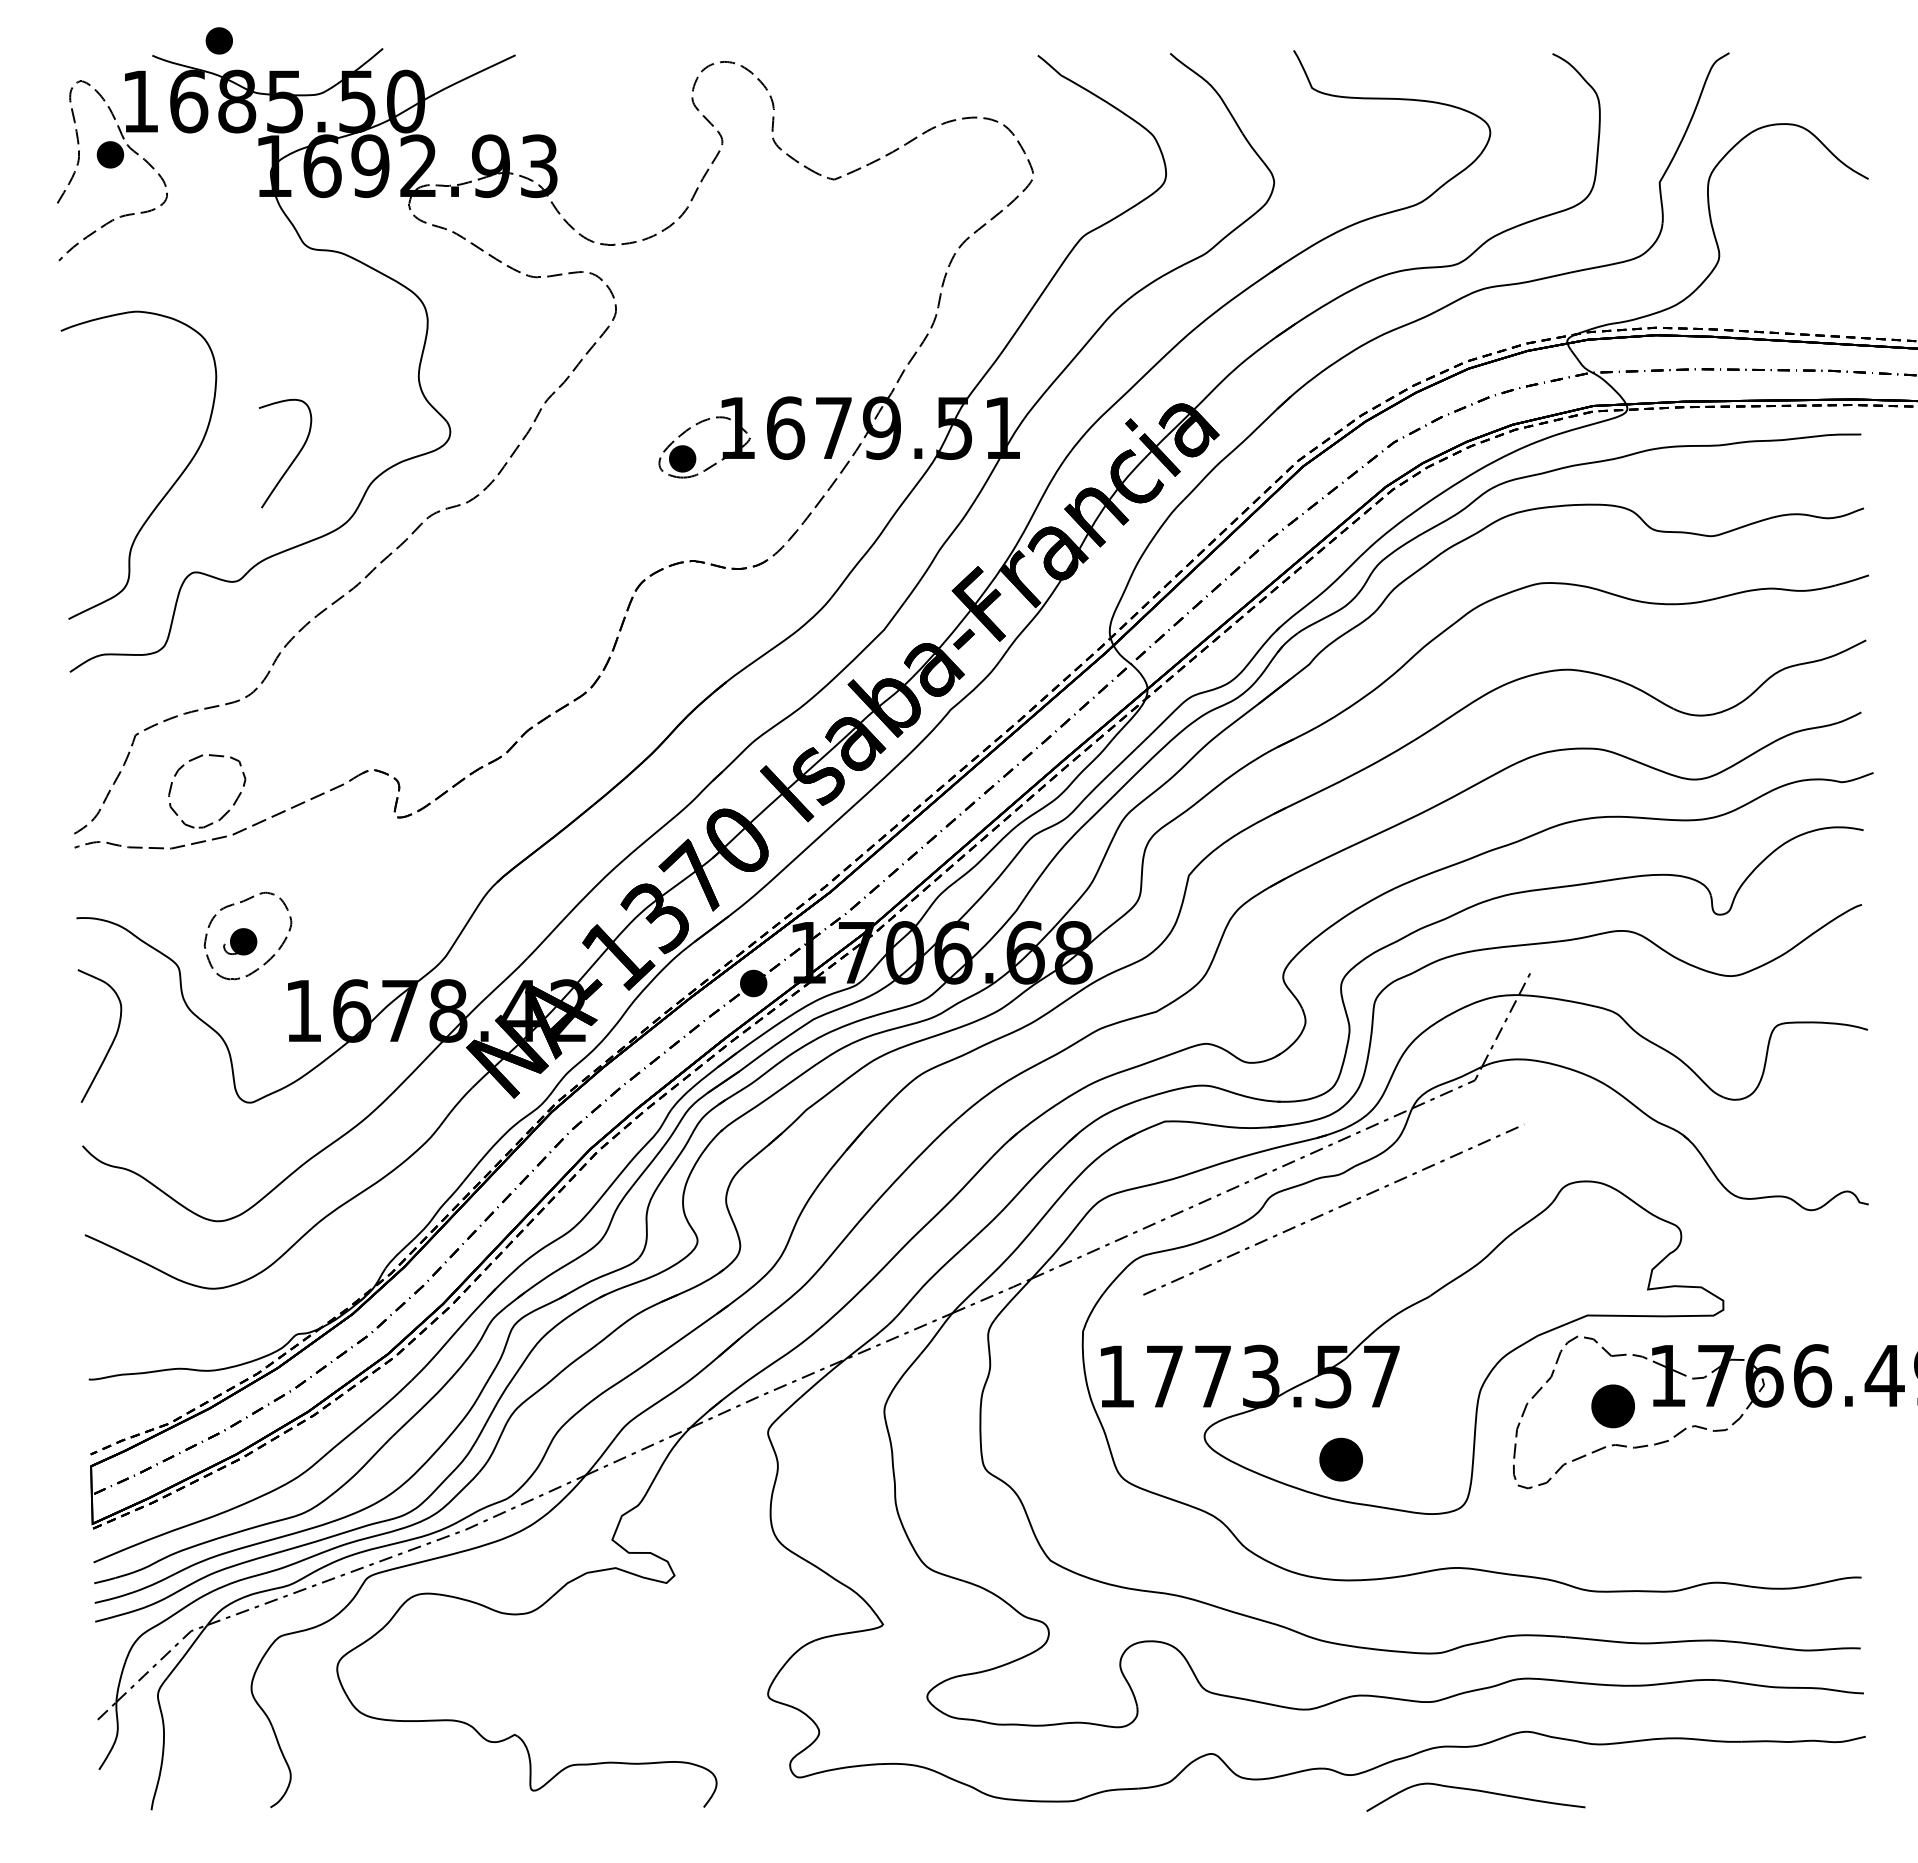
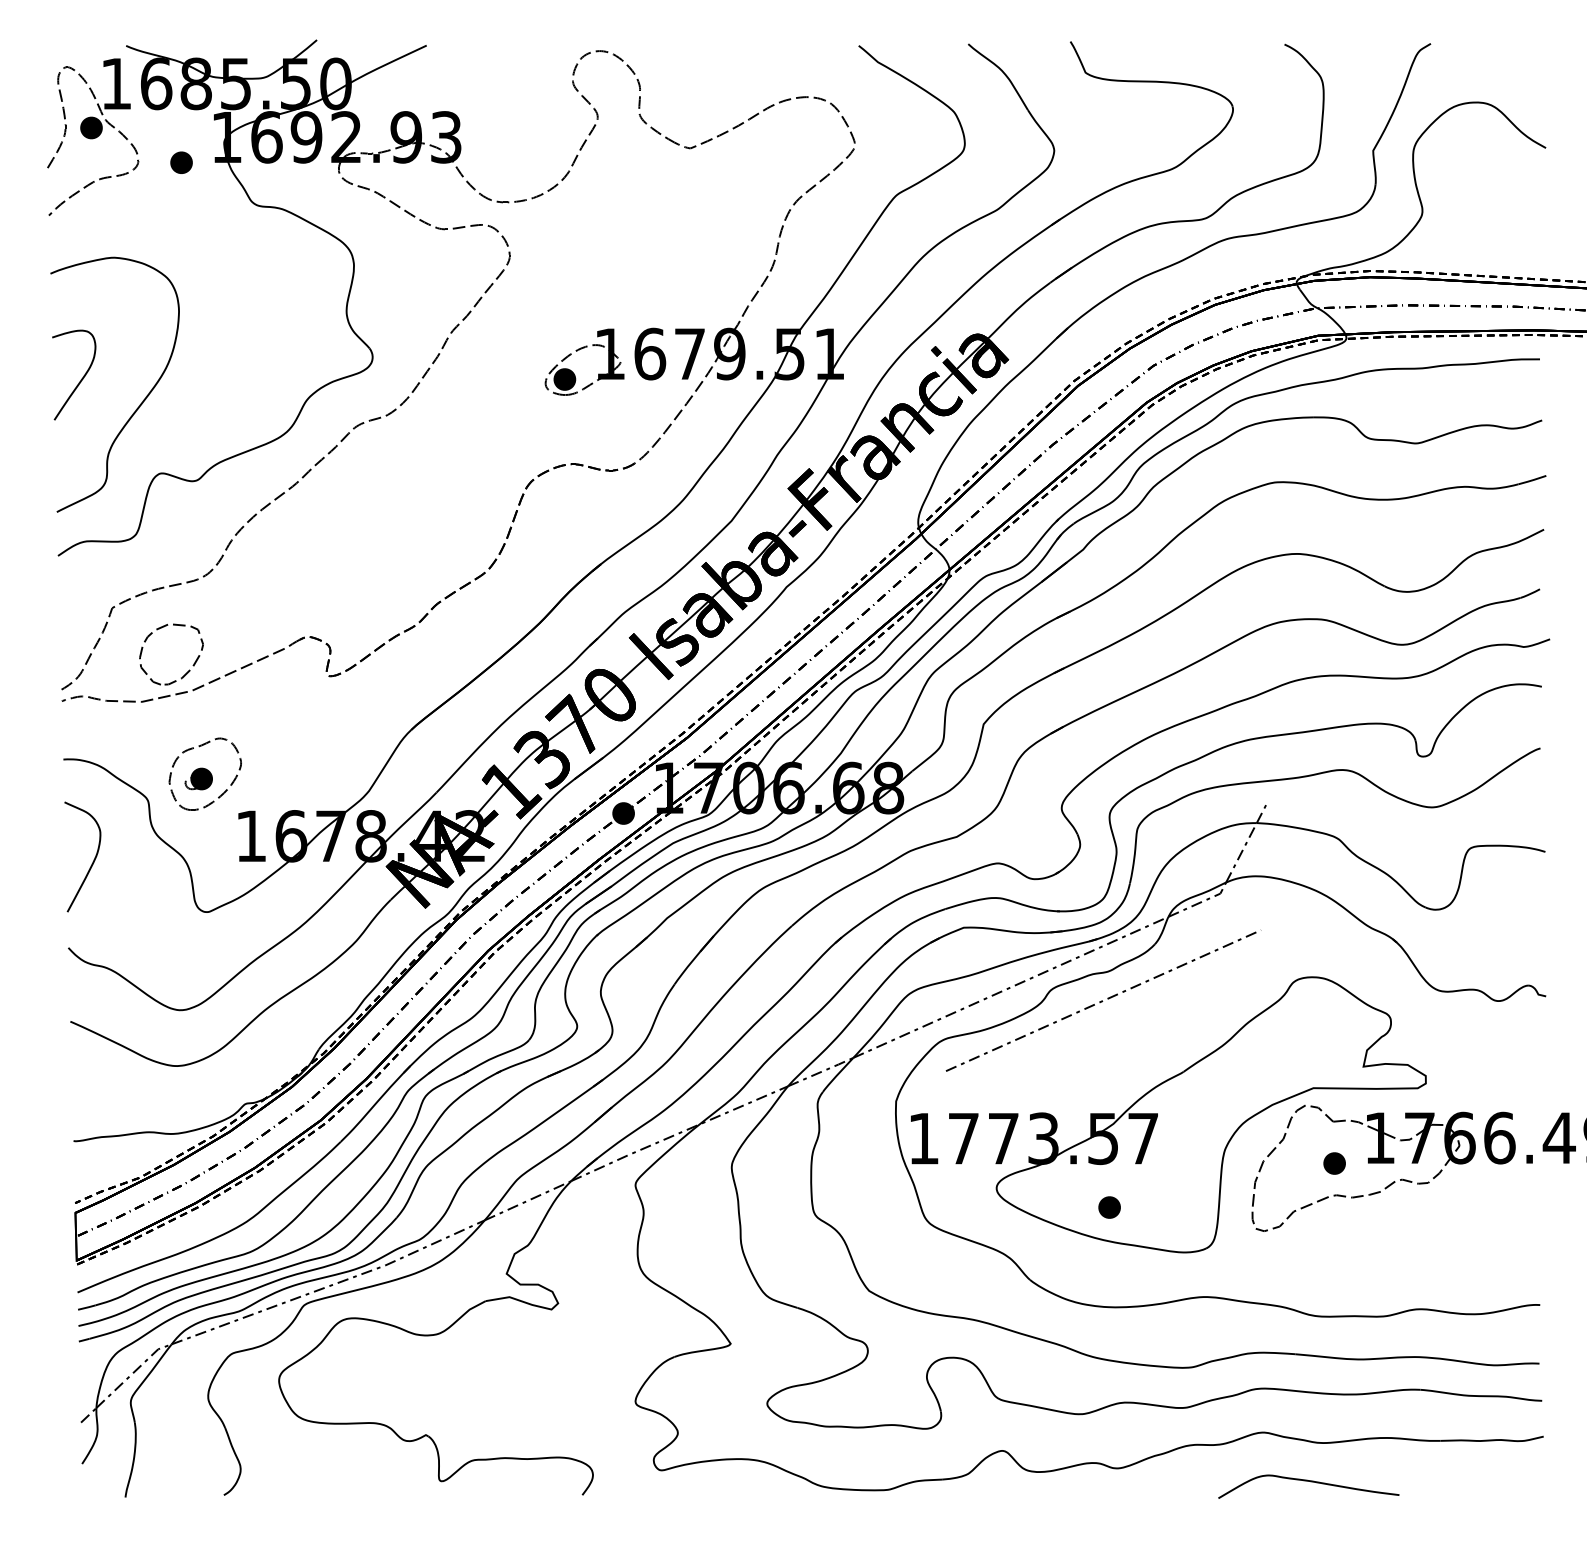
part: (218, 40) -> (180, 162), moved
curve: (292, 460) -> (79, 380), moved
part: (1612, 1406) -> (1334, 1163), size x0.62
part: (1340, 1459) -> (1109, 1207), size x0.62
curve: (1475, 1791) -> (1308, 1481), moved

